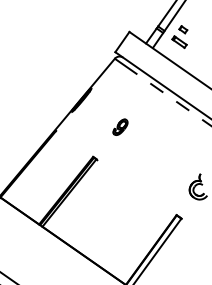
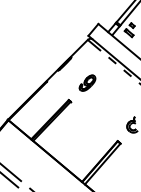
part: (120, 126) -> (87, 82), size x1.67

